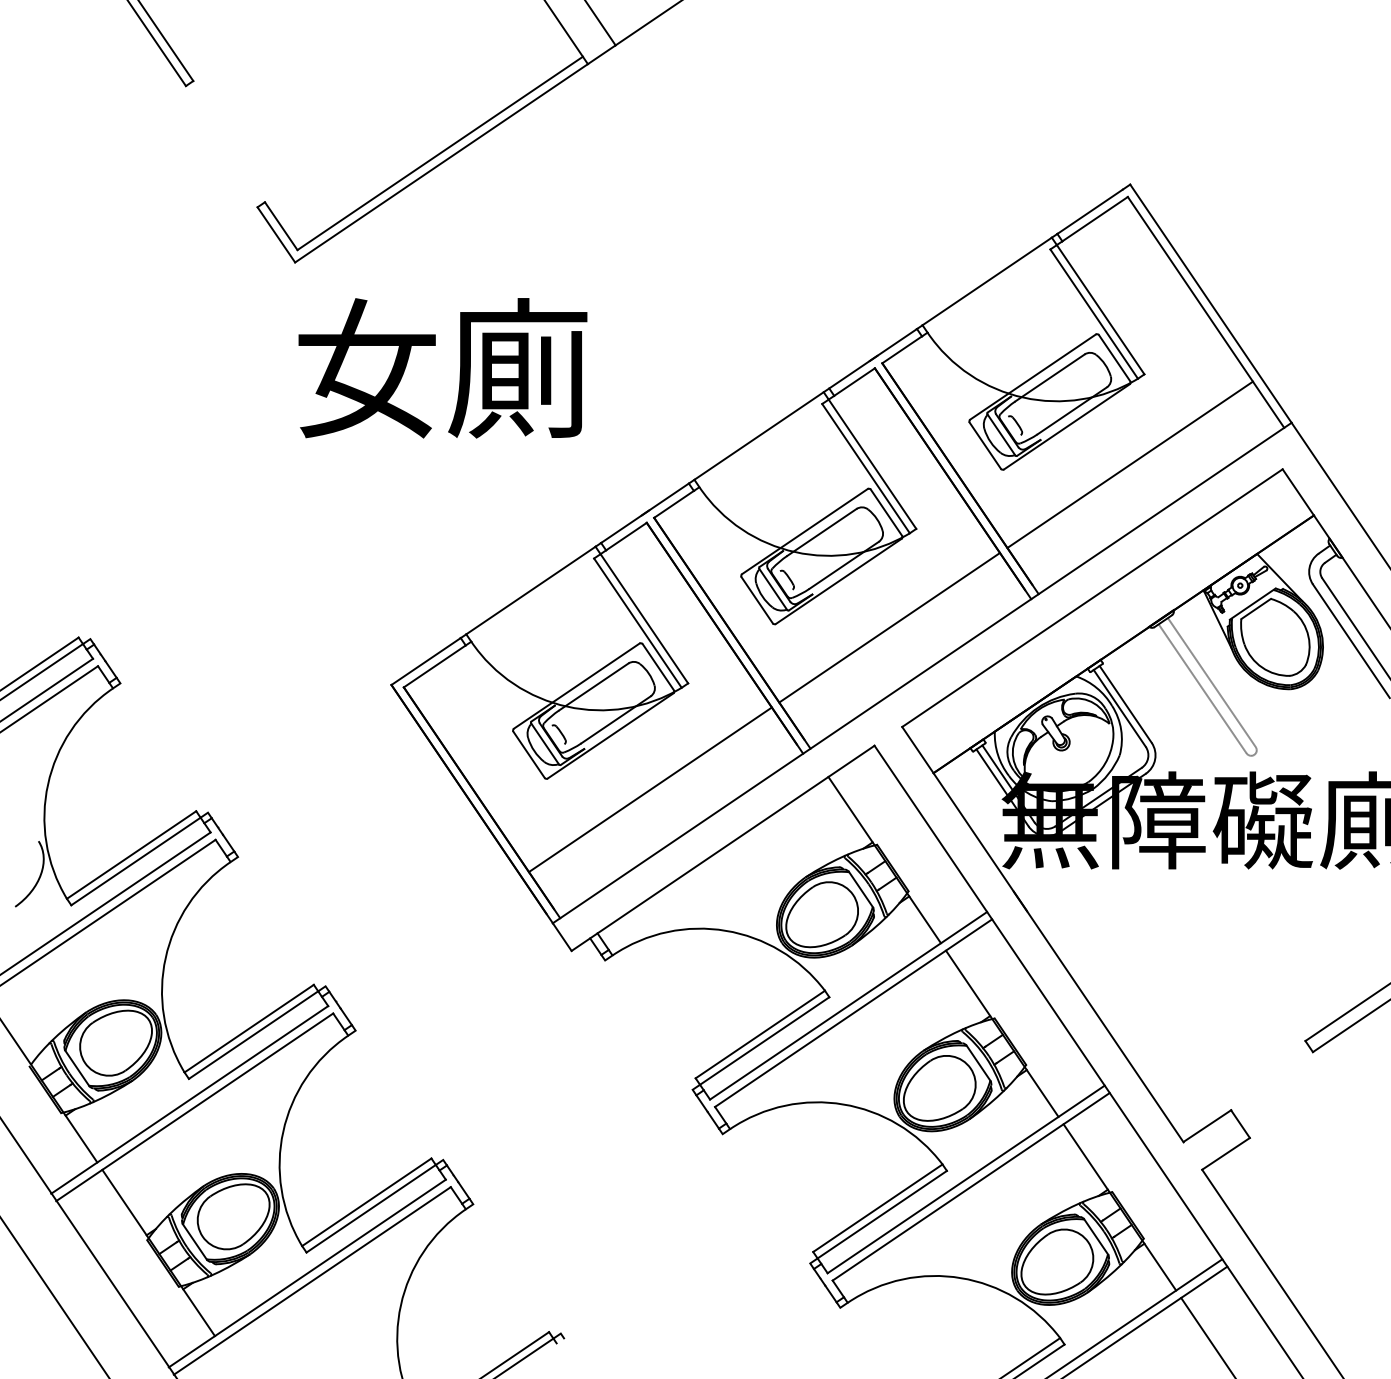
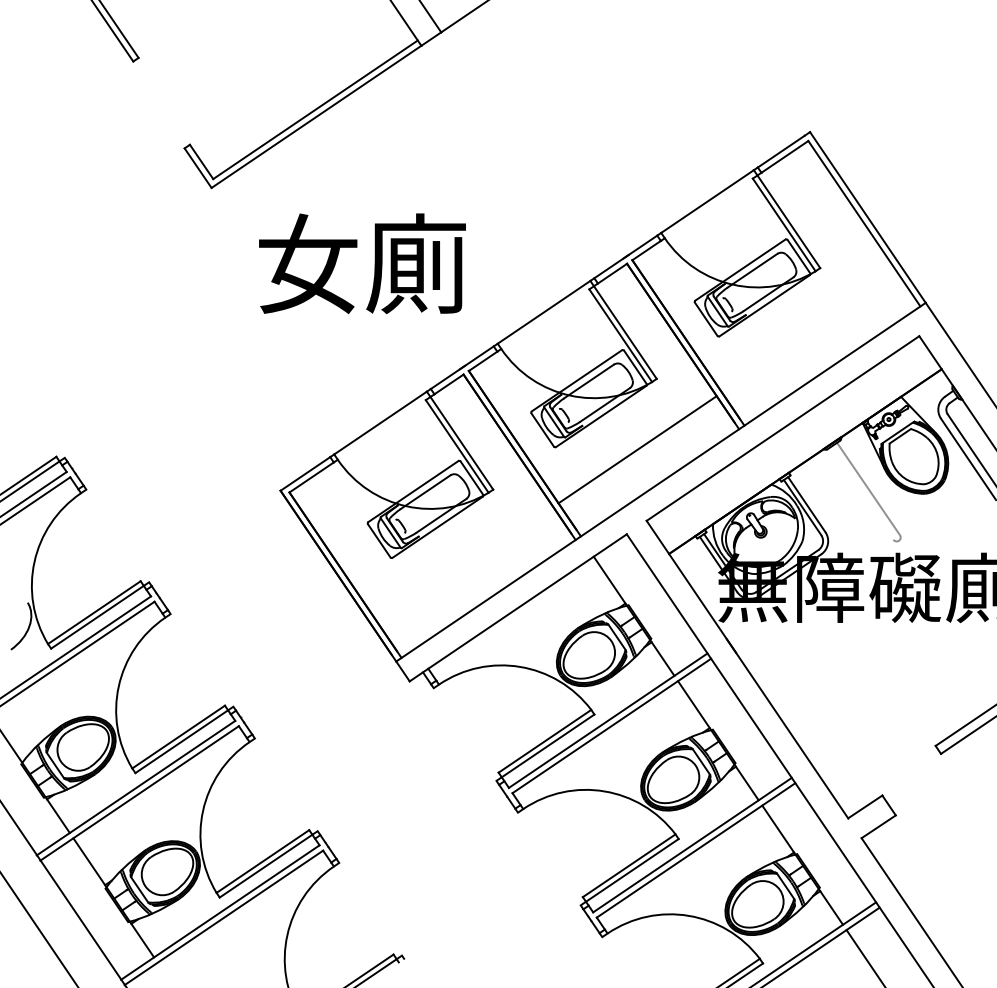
text: (442, 367) -> (362, 263), moved
line: (1130, 464) -> (810, 332), removed
line: (1201, 688) -> (861, 493), removed
line: (650, 789) -> (466, 565), removed

